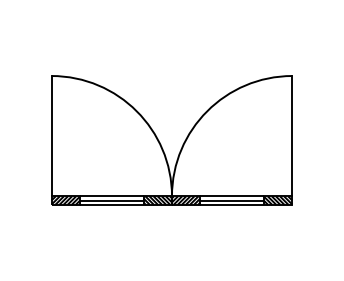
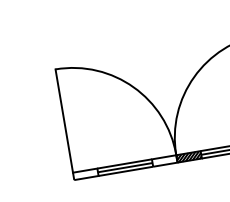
hatch: (65, 200) -> (85, 174), removed
hatch: (157, 200) -> (164, 160), removed

